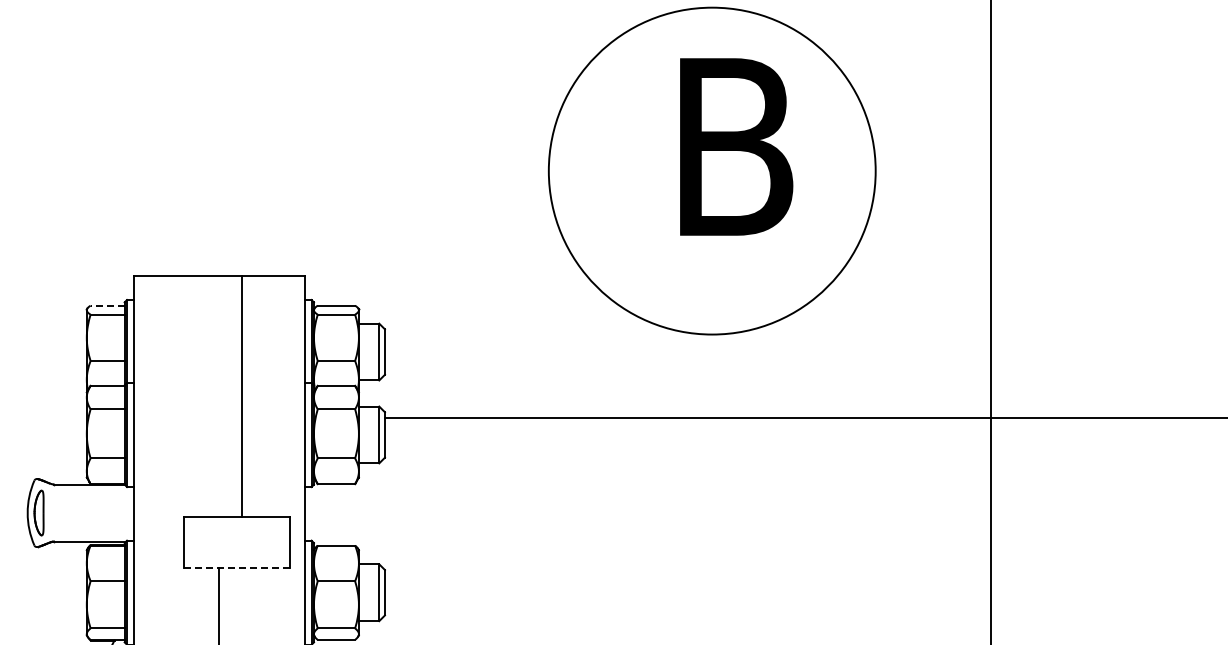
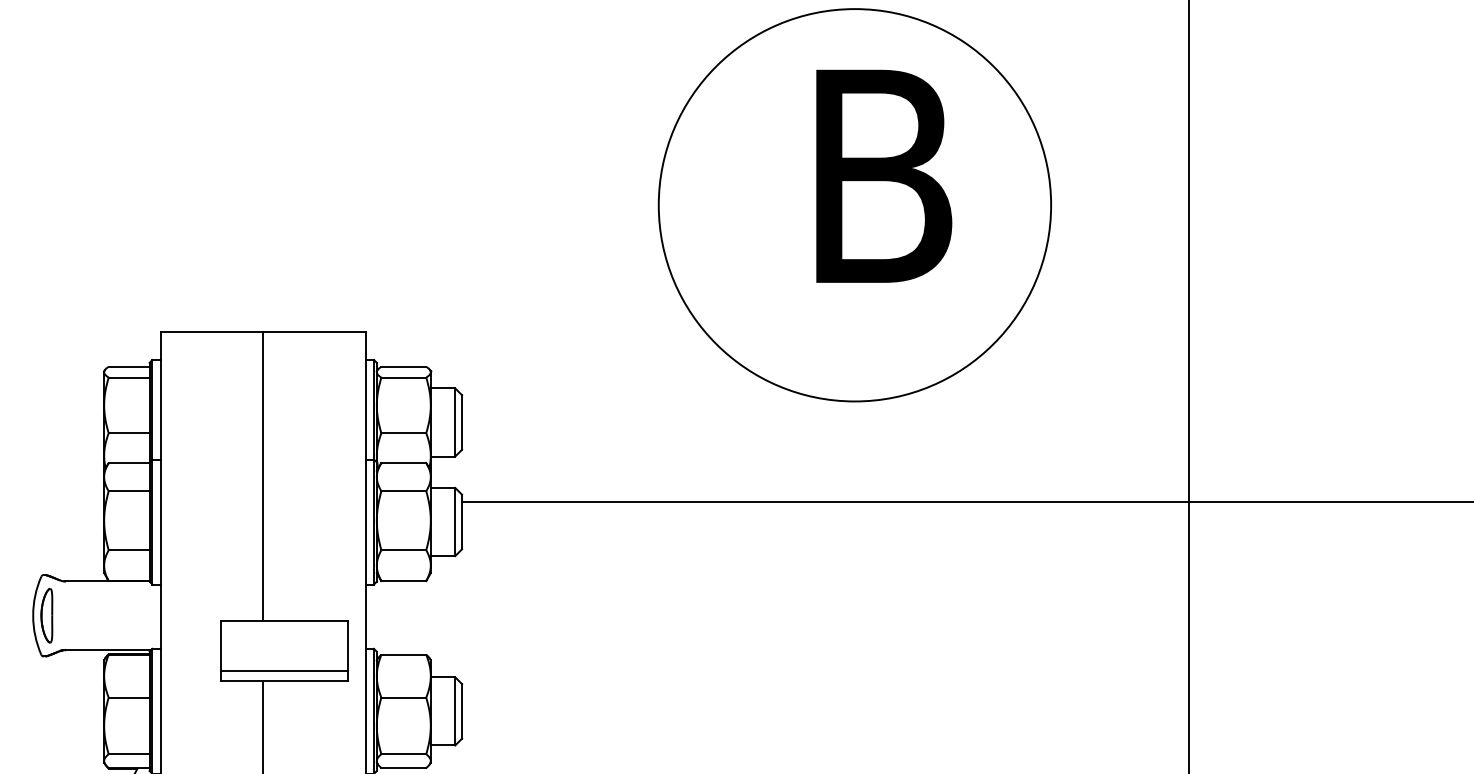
line: (107, 305) -> (128, 366), dashed -> solid
line: (242, 396) -> (263, 475), moved
line: (236, 559) -> (283, 671), added
line: (236, 567) -> (283, 681), dashed -> solid

